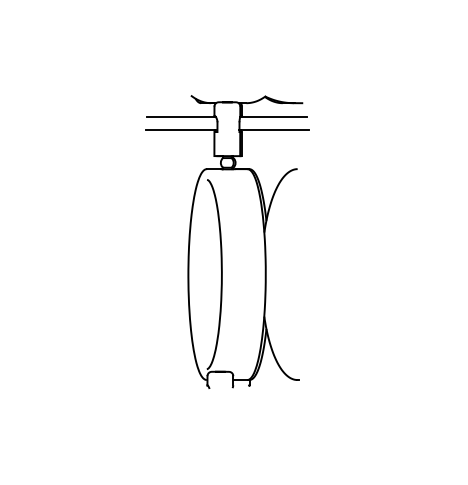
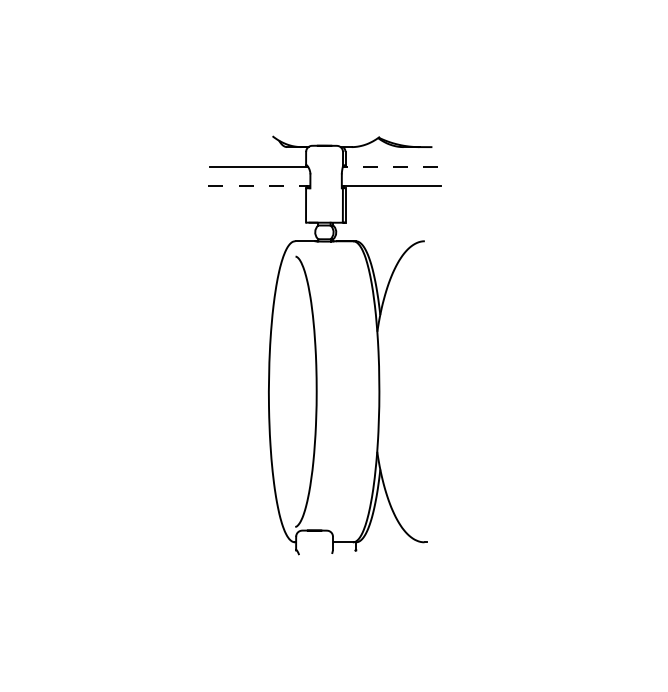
line: (273, 117) -> (390, 167), solid -> dashed
line: (181, 130) -> (259, 186), solid -> dashed

